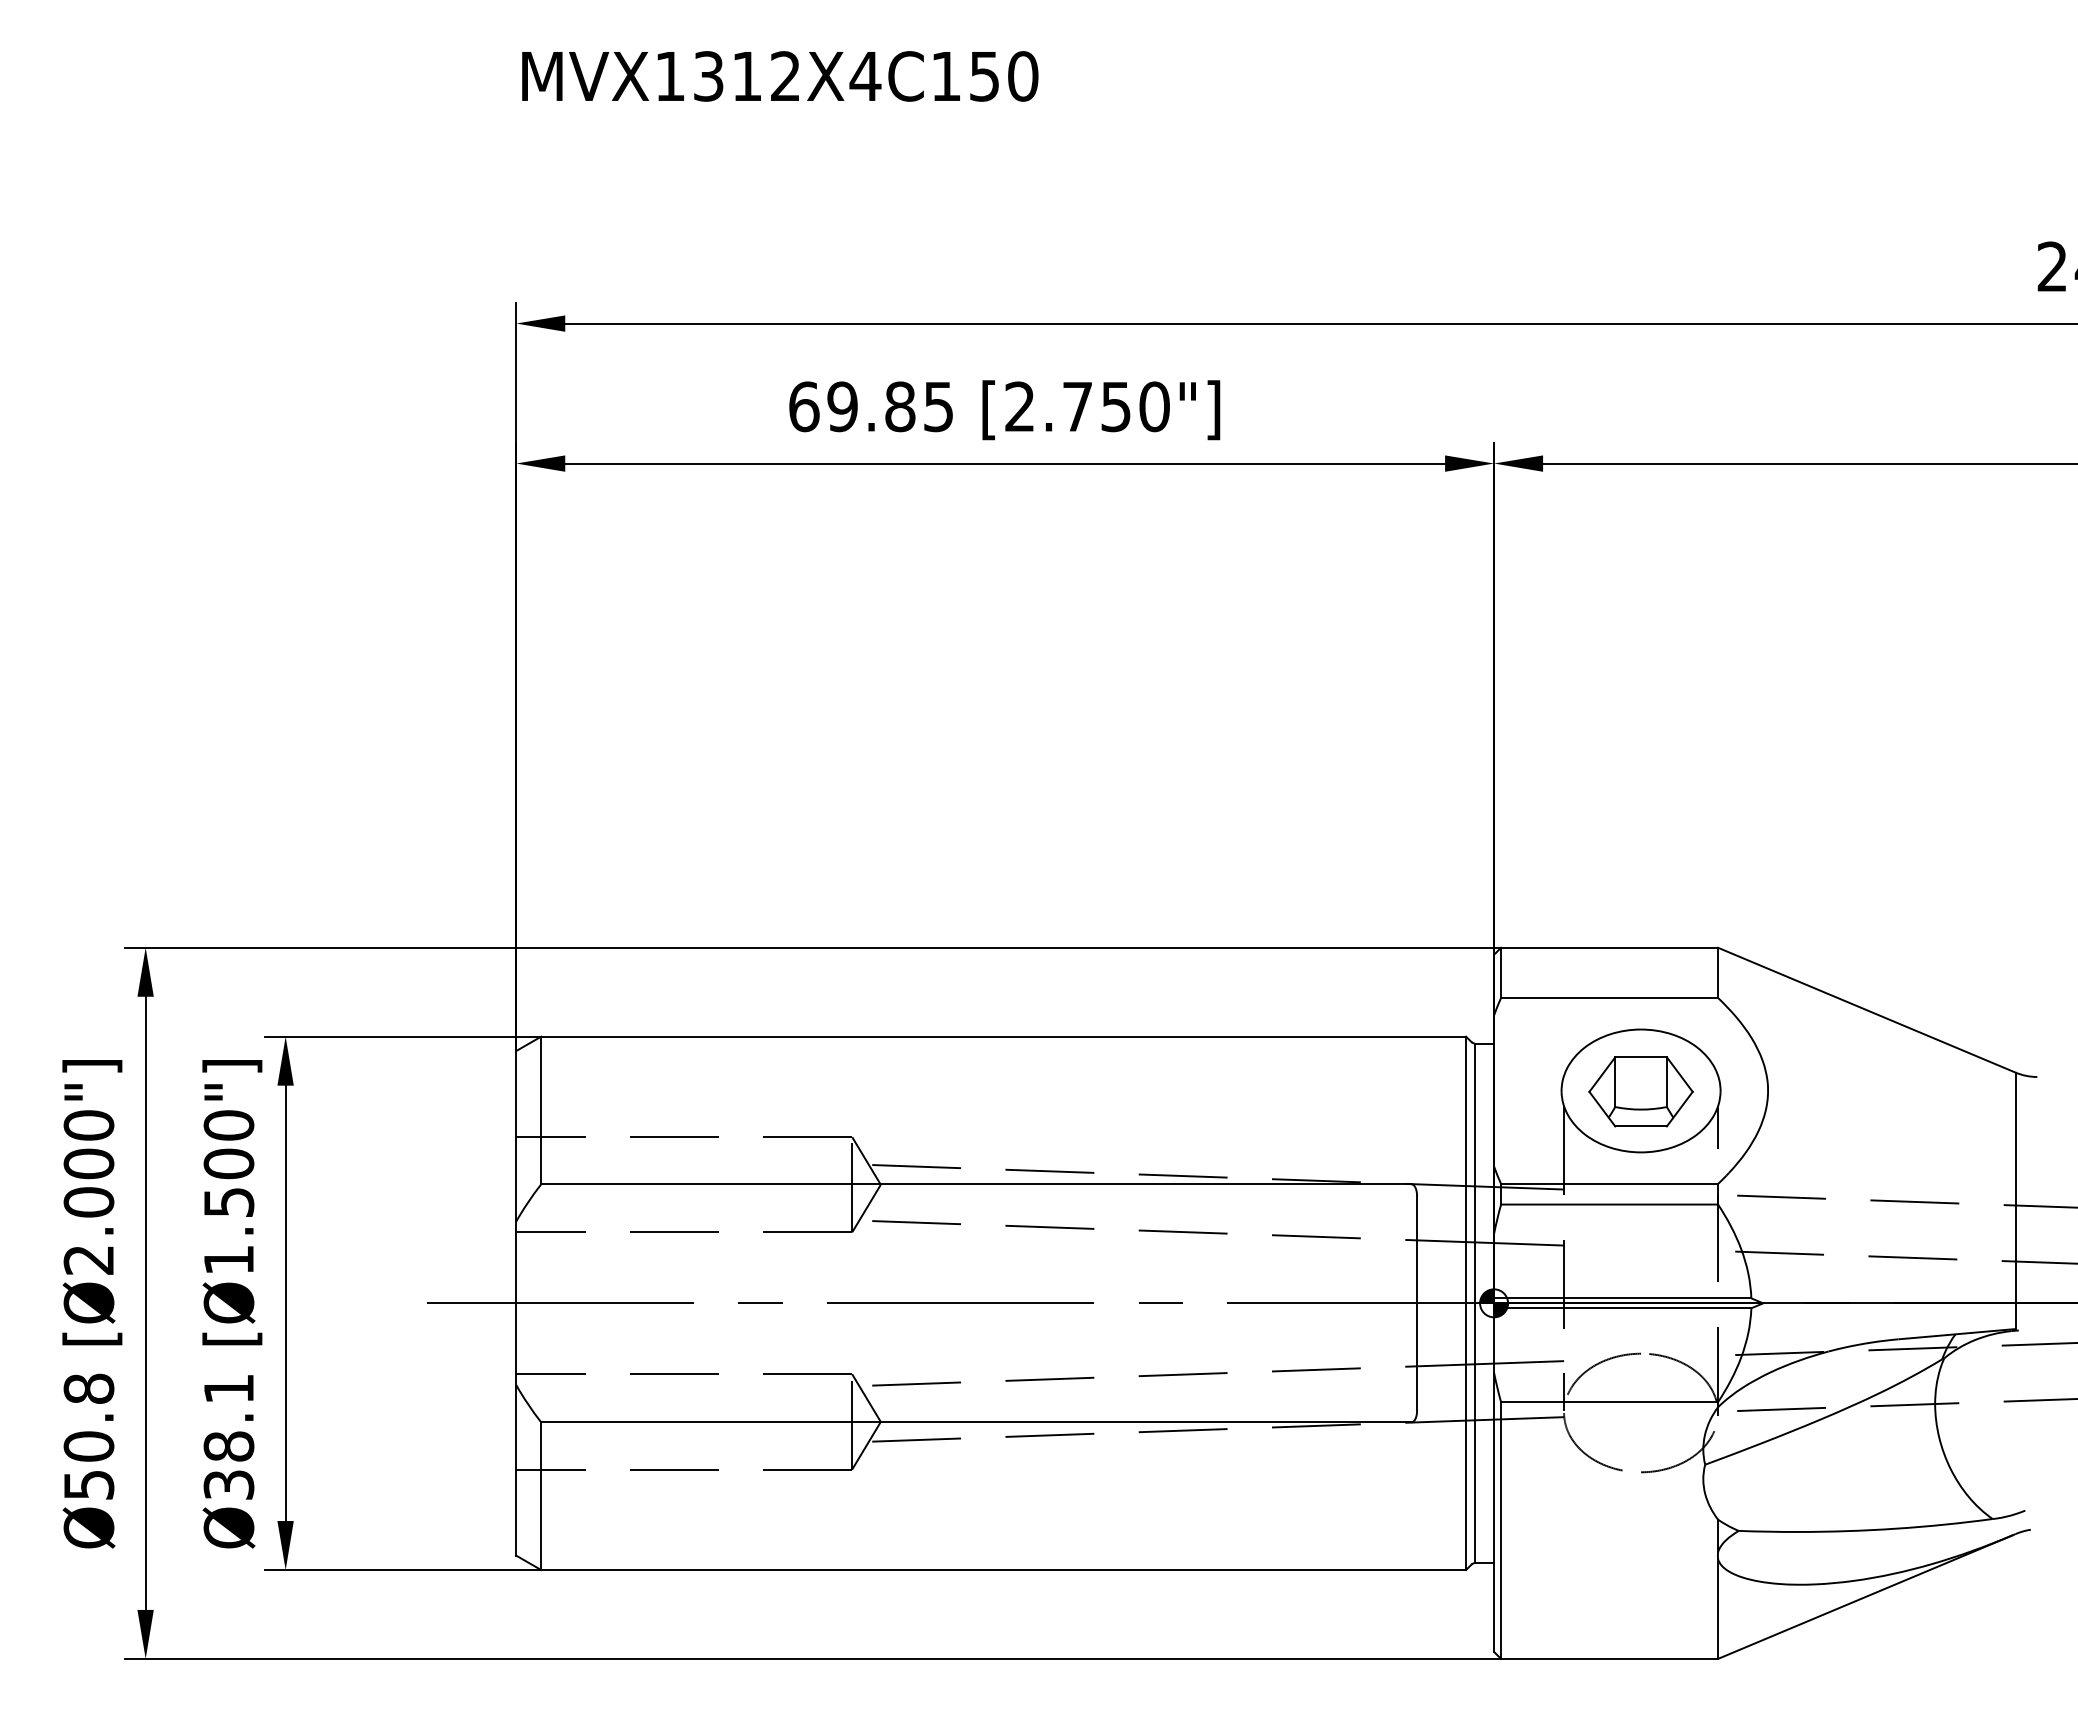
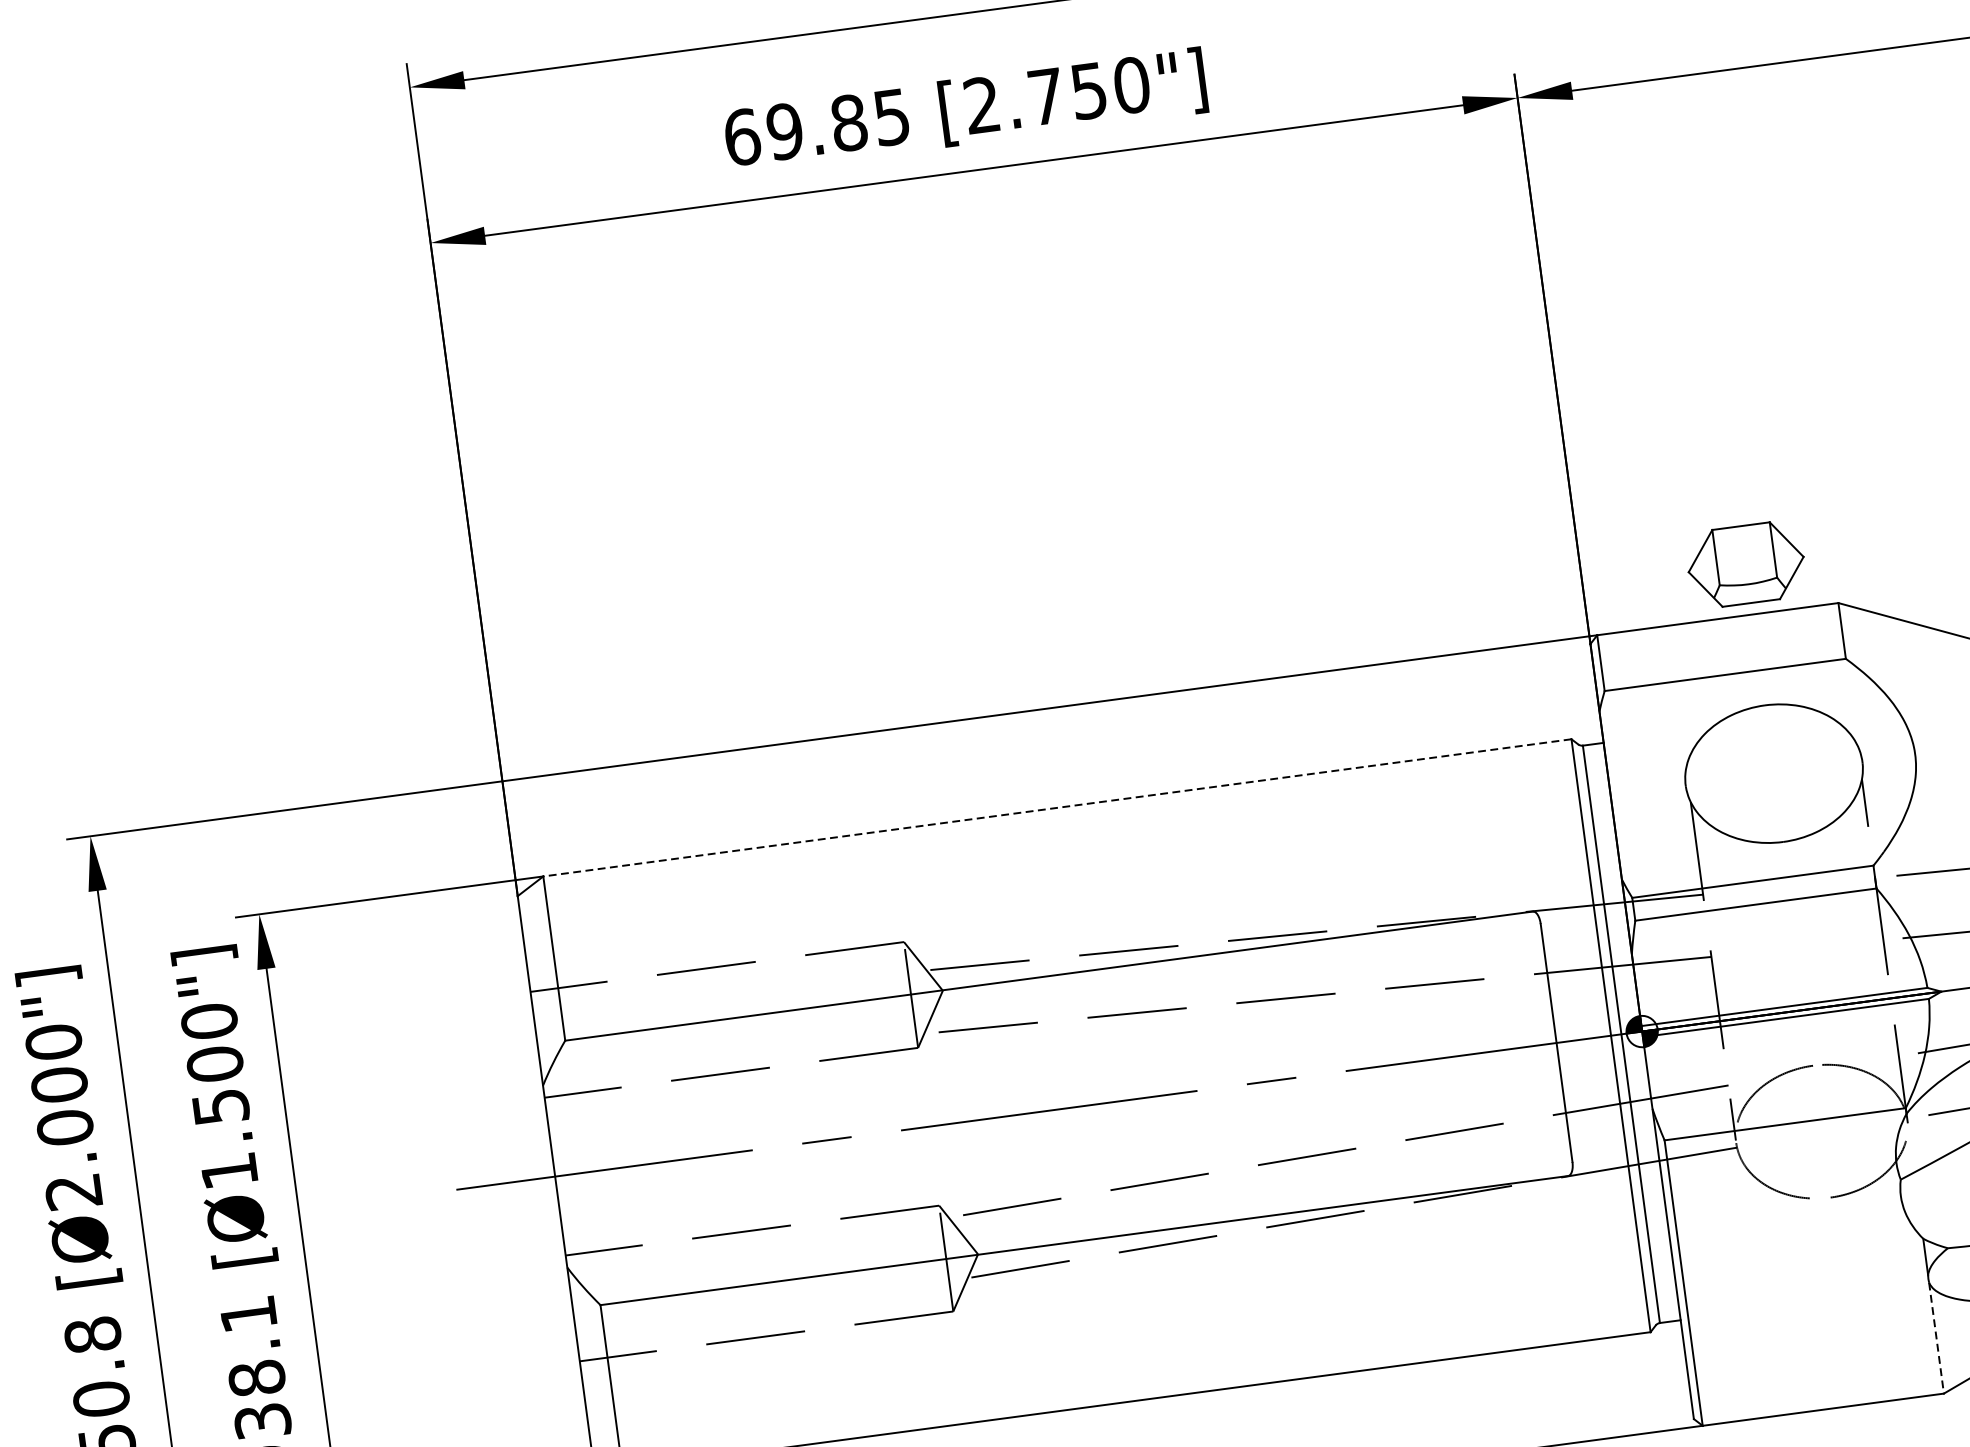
line: (1003, 1036) -> (1057, 807), solid -> dashed
part: (1640, 1091) -> (1745, 564), moved
line: (1718, 1609) -> (1937, 1338), solid -> dashed

